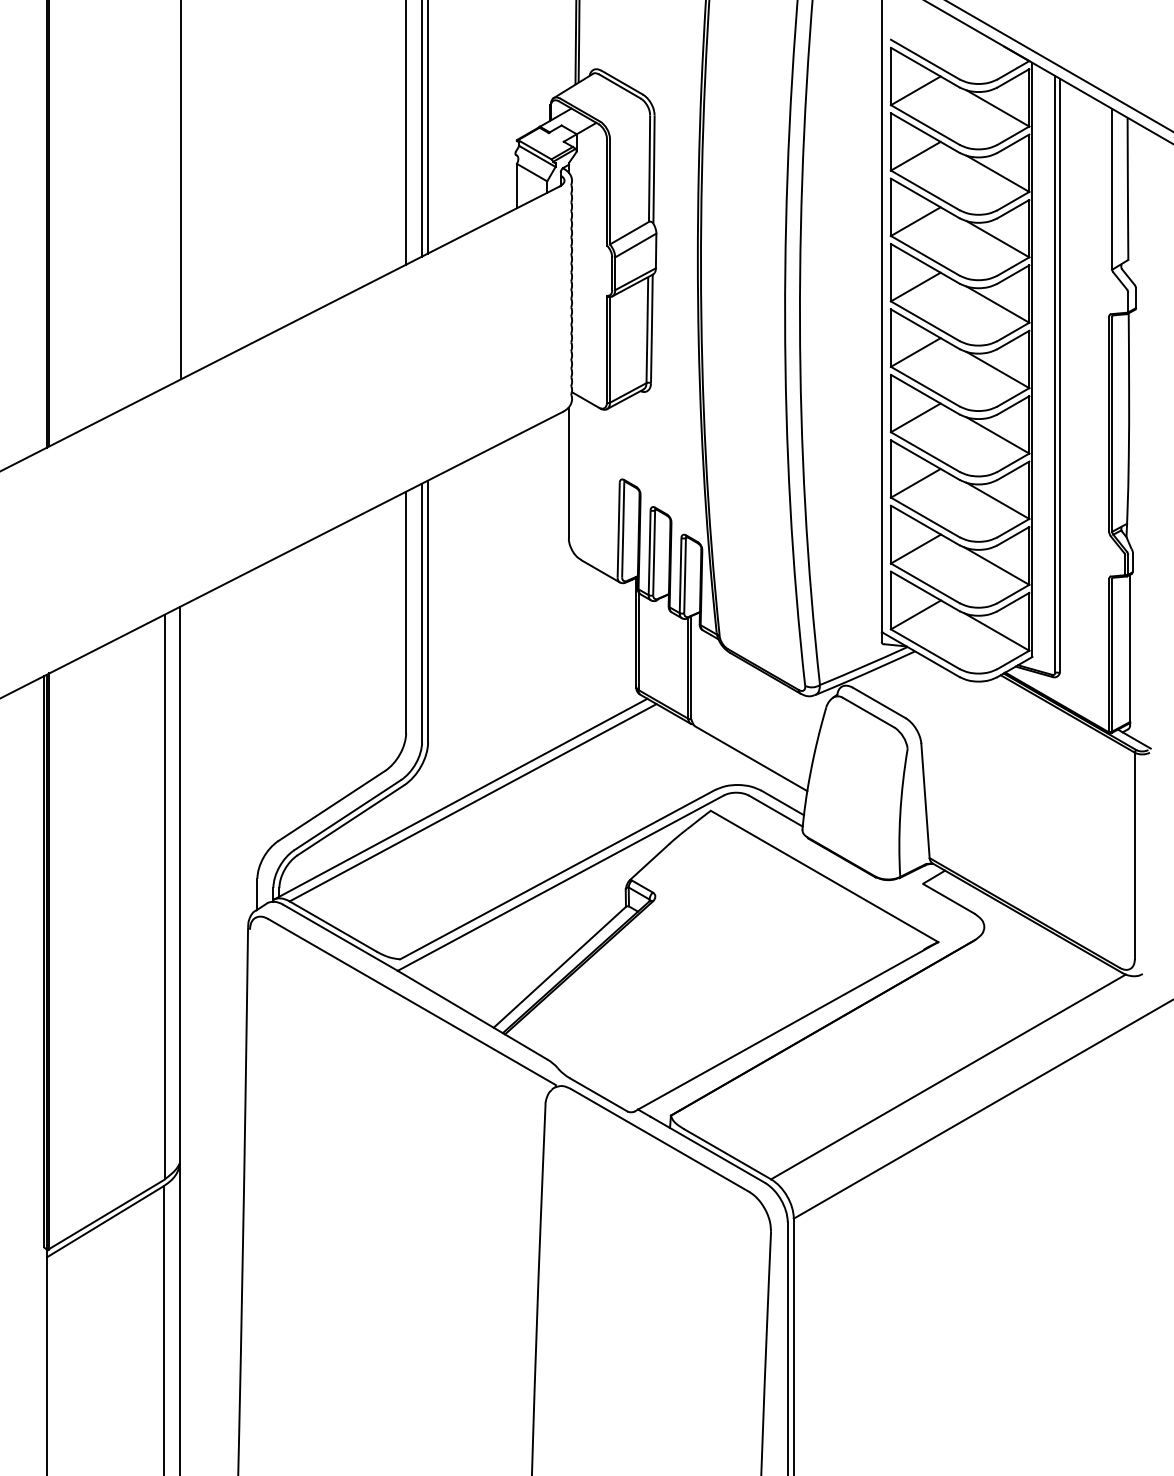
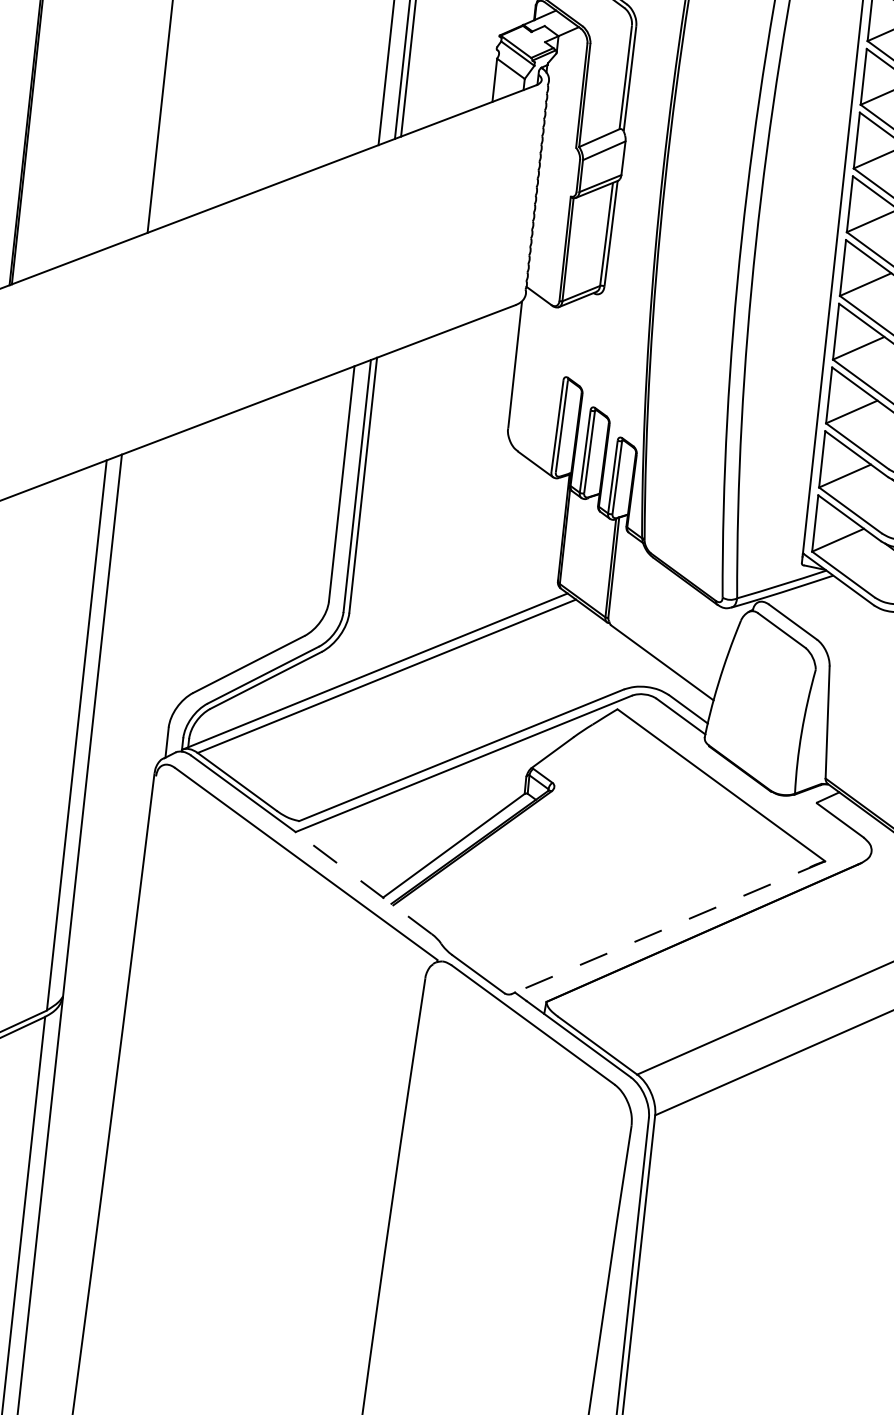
line: (472, 1015) -> (363, 883), solid -> dashed
line: (788, 1025) -> (670, 926), solid -> dashed

